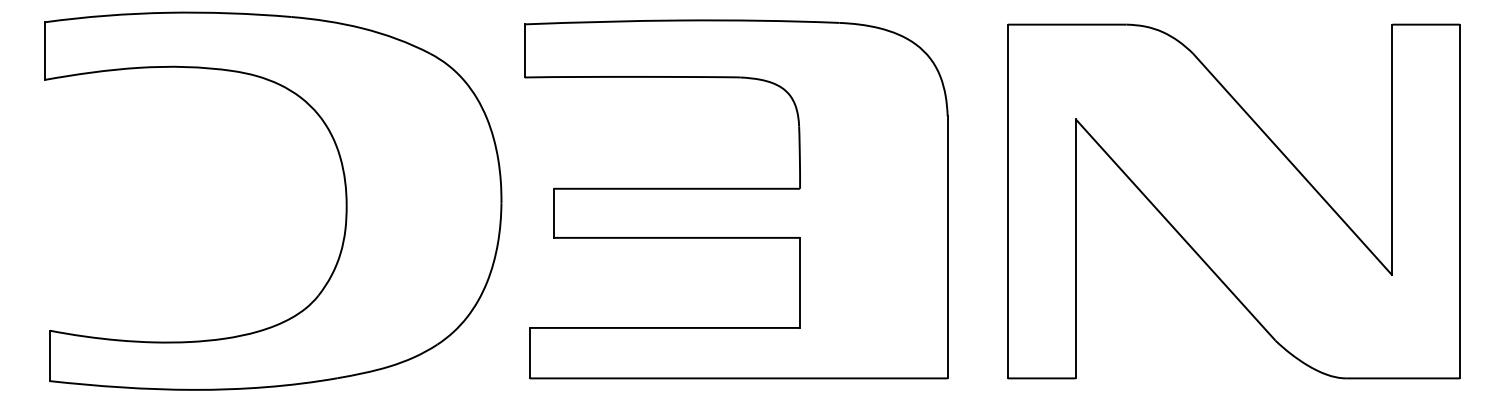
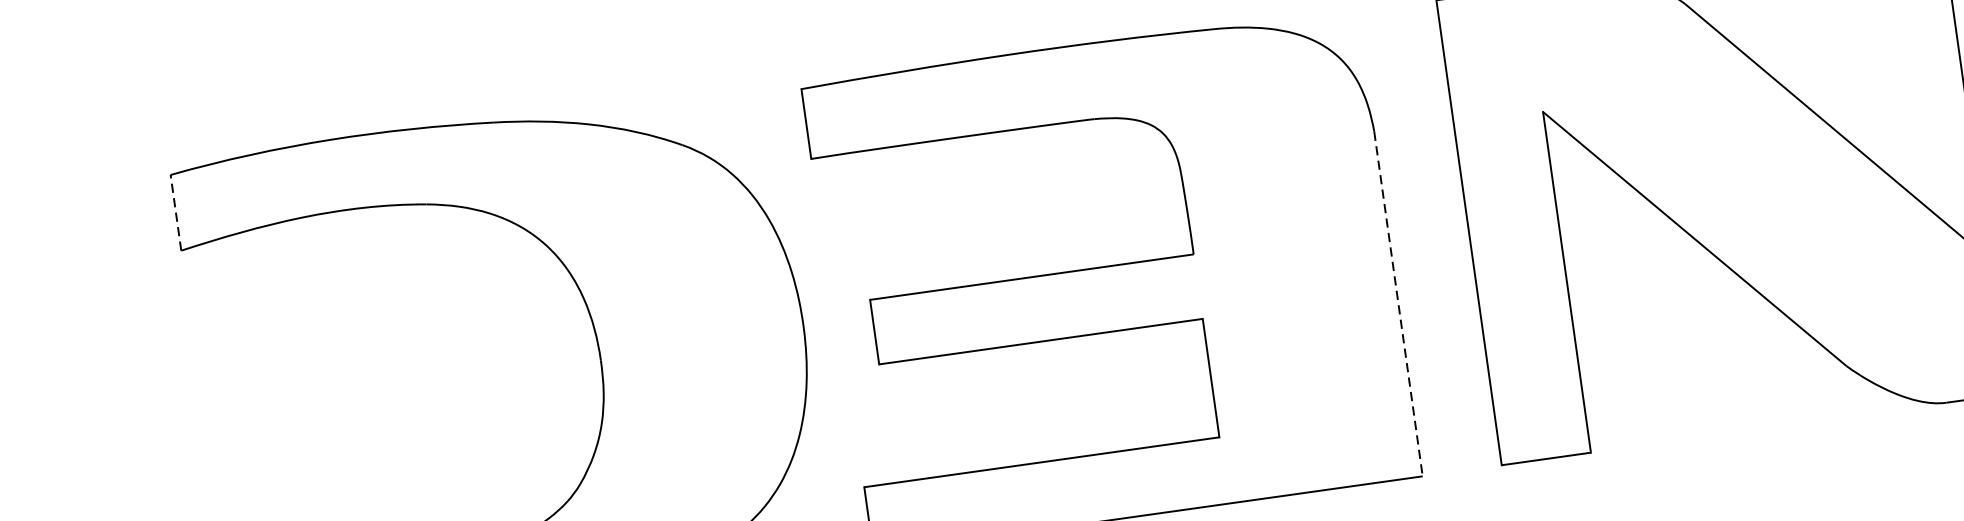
line: (45, 51) -> (176, 213), solid -> dashed
line: (947, 247) -> (1398, 304), solid -> dashed

